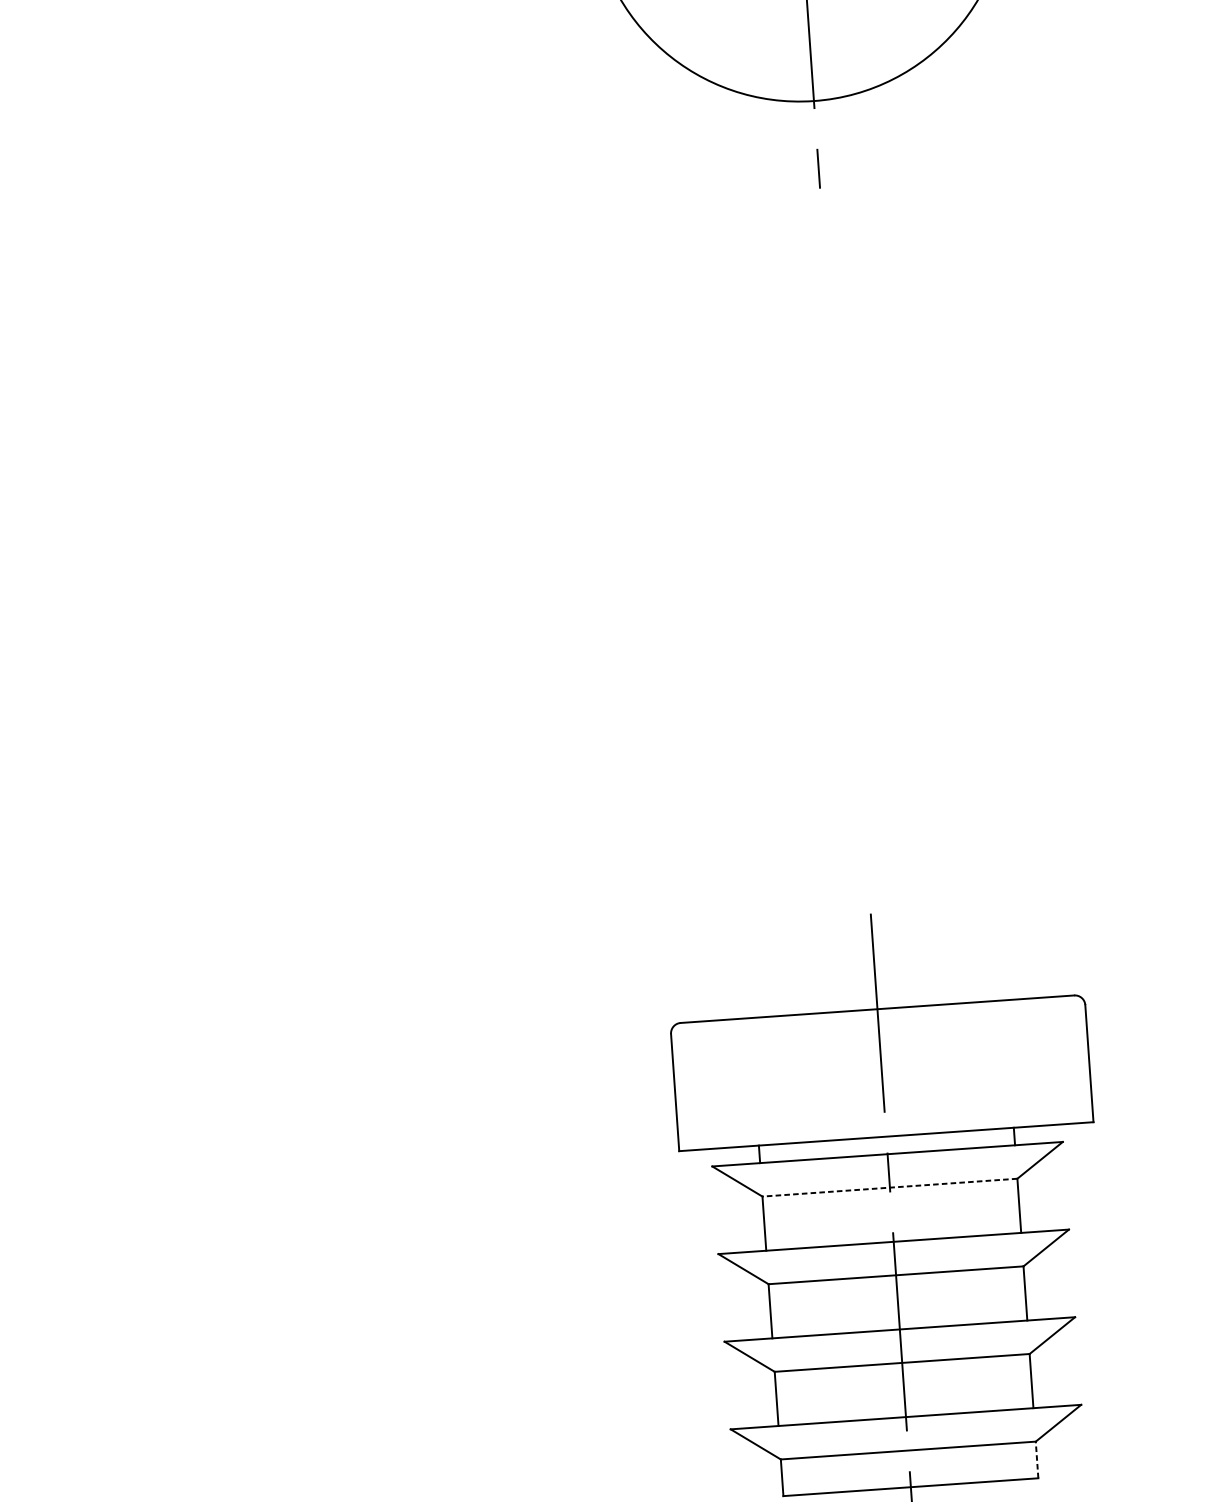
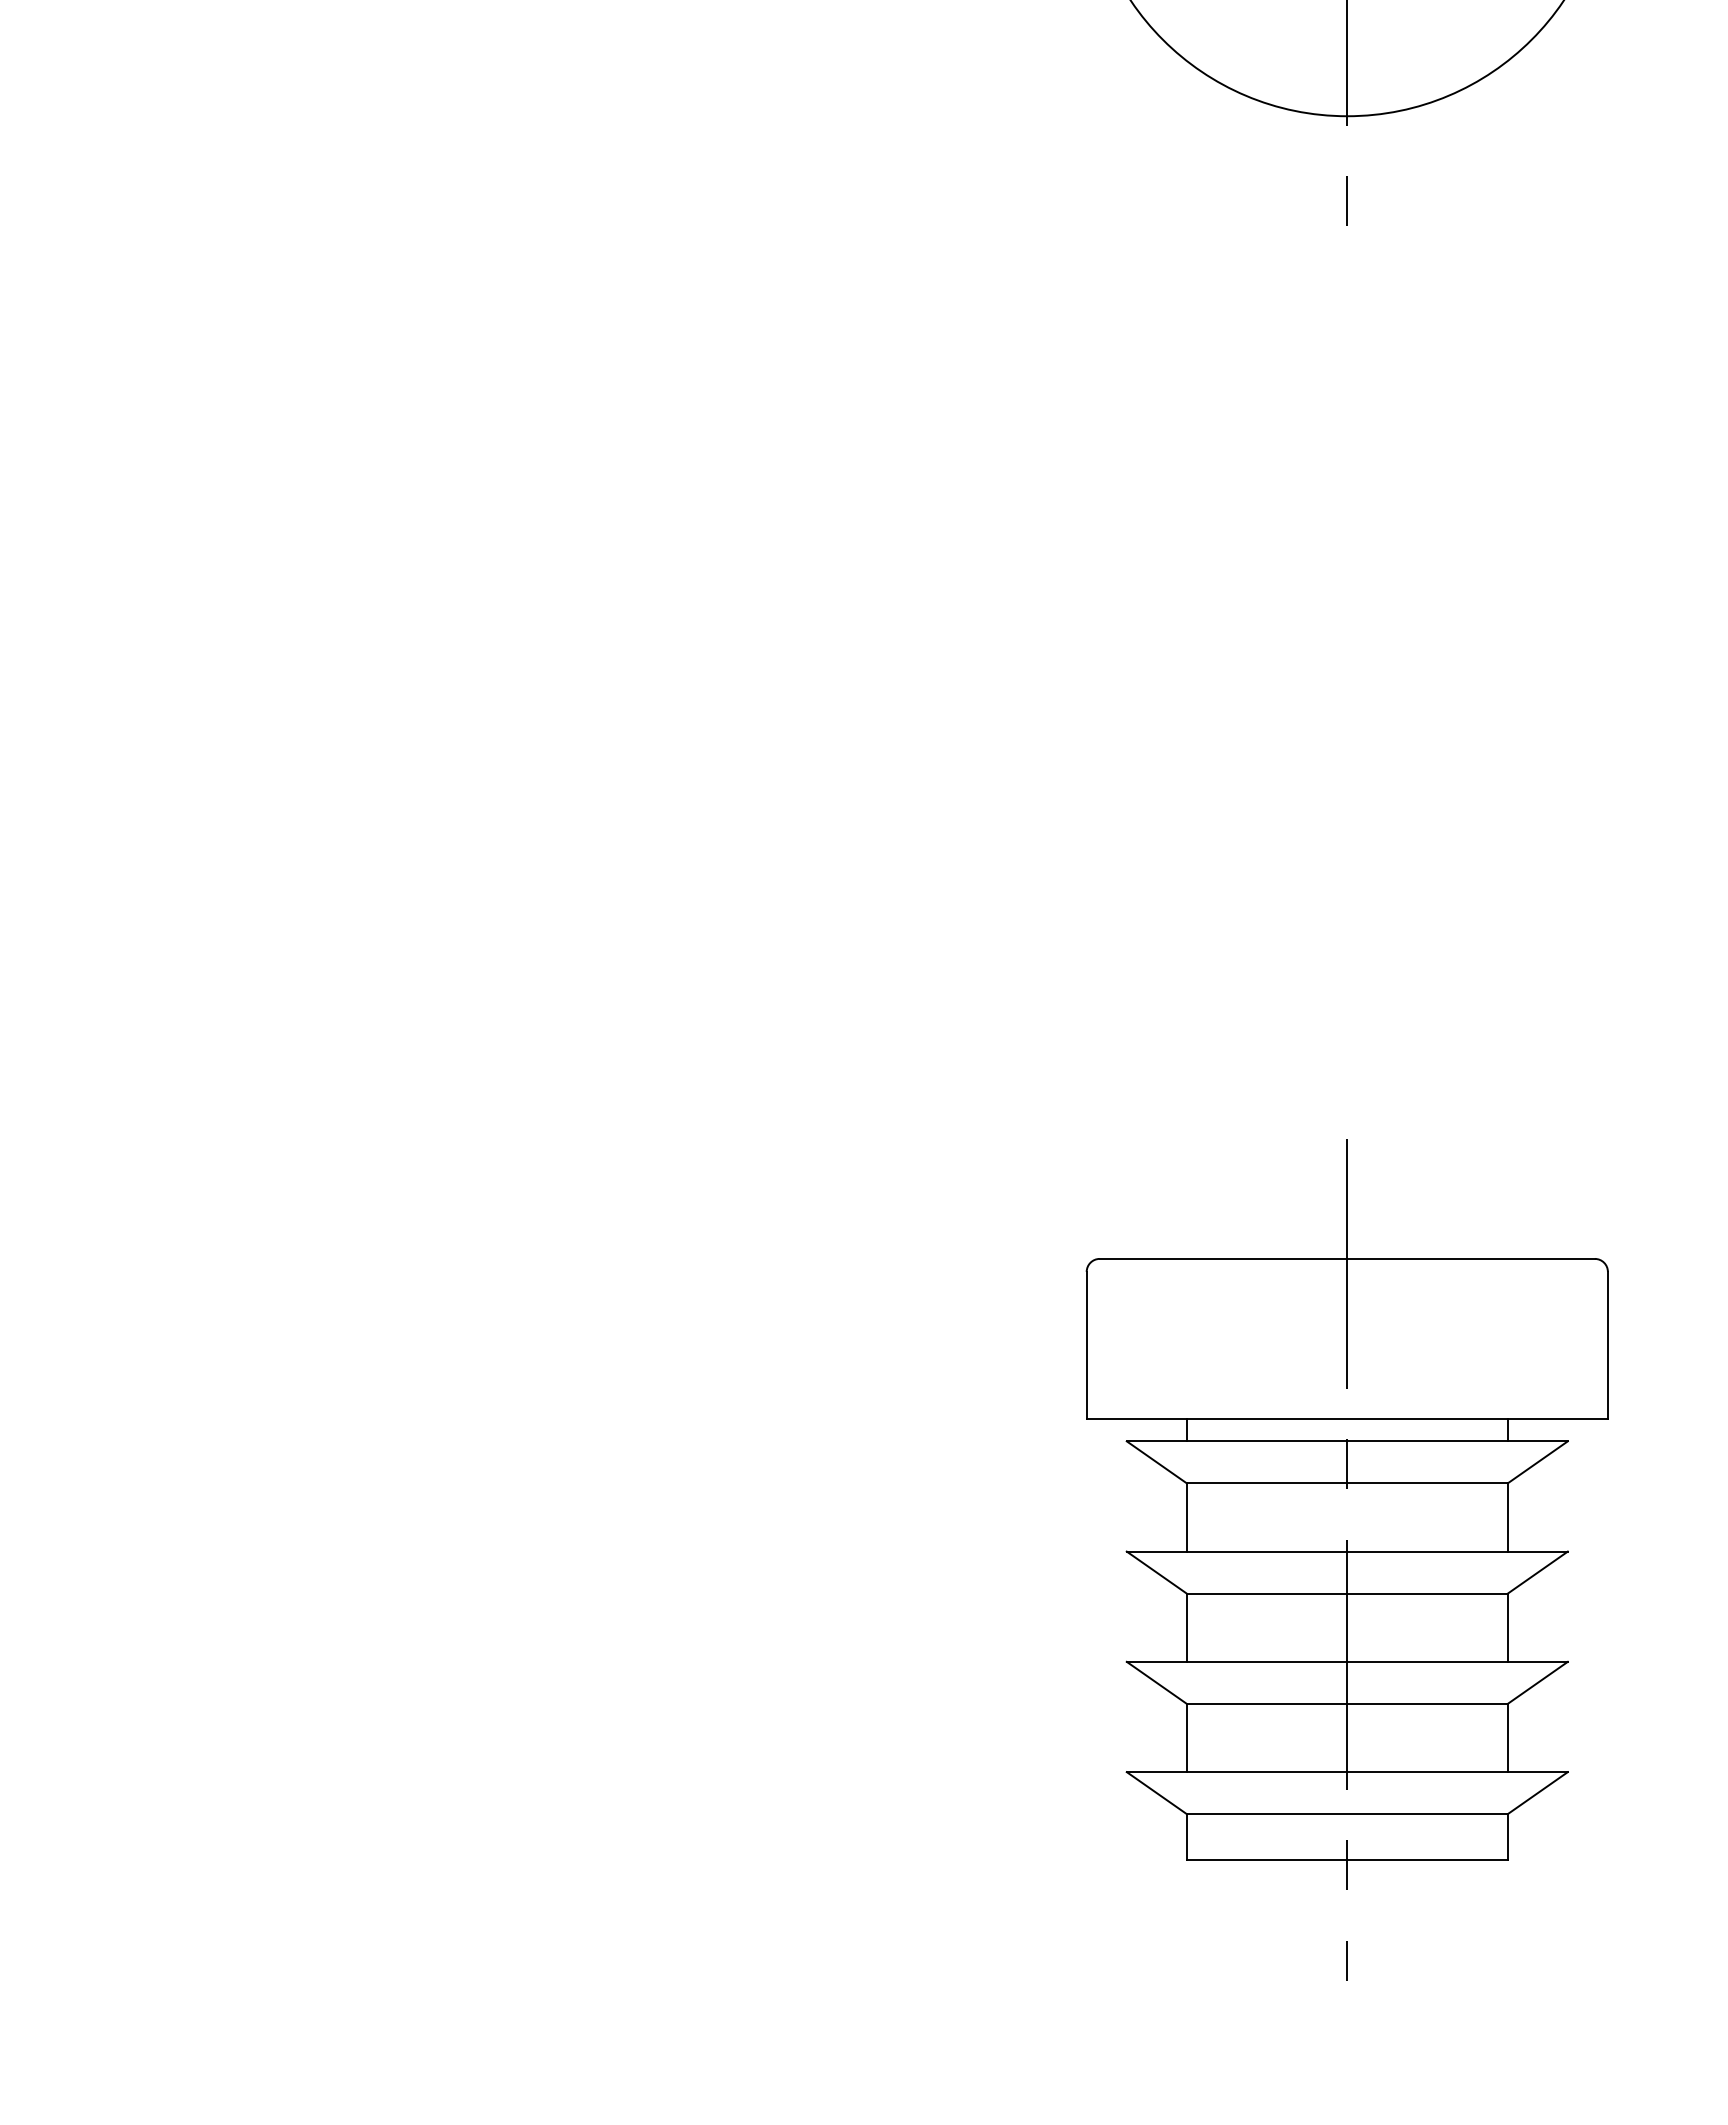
line: (889, 1187) -> (1346, 1483), dashed -> solid
line: (1036, 1459) -> (1507, 1836), dashed -> solid

